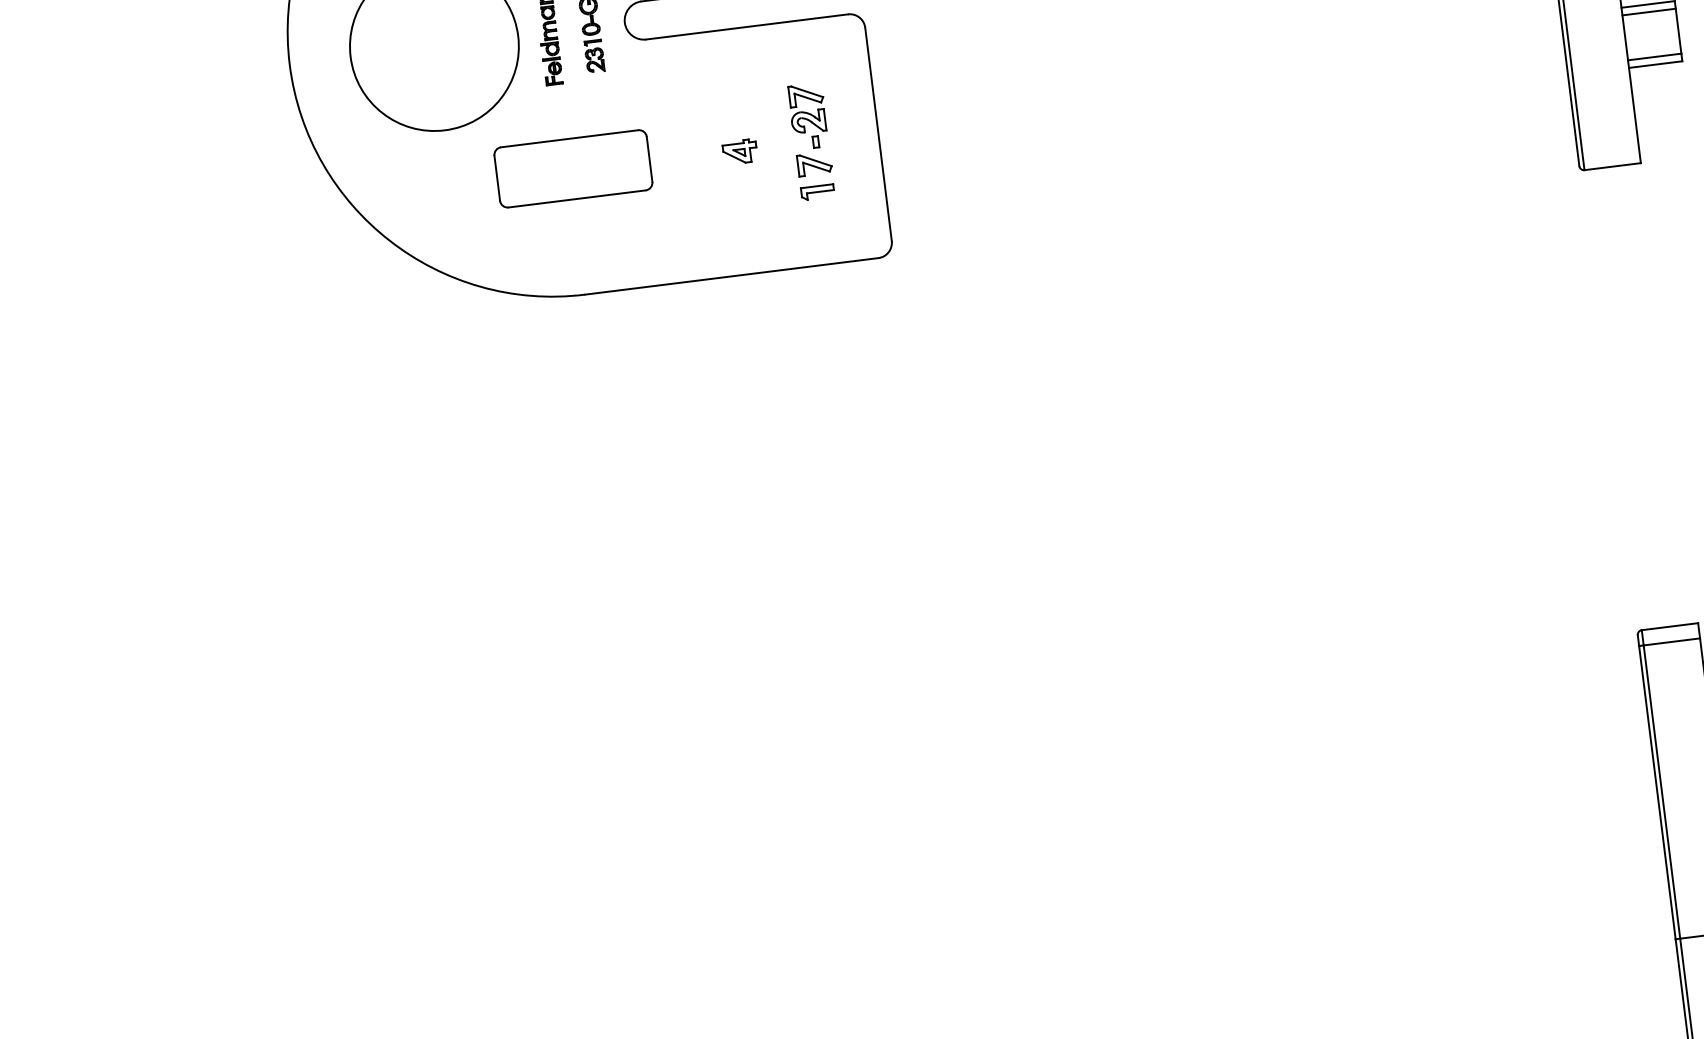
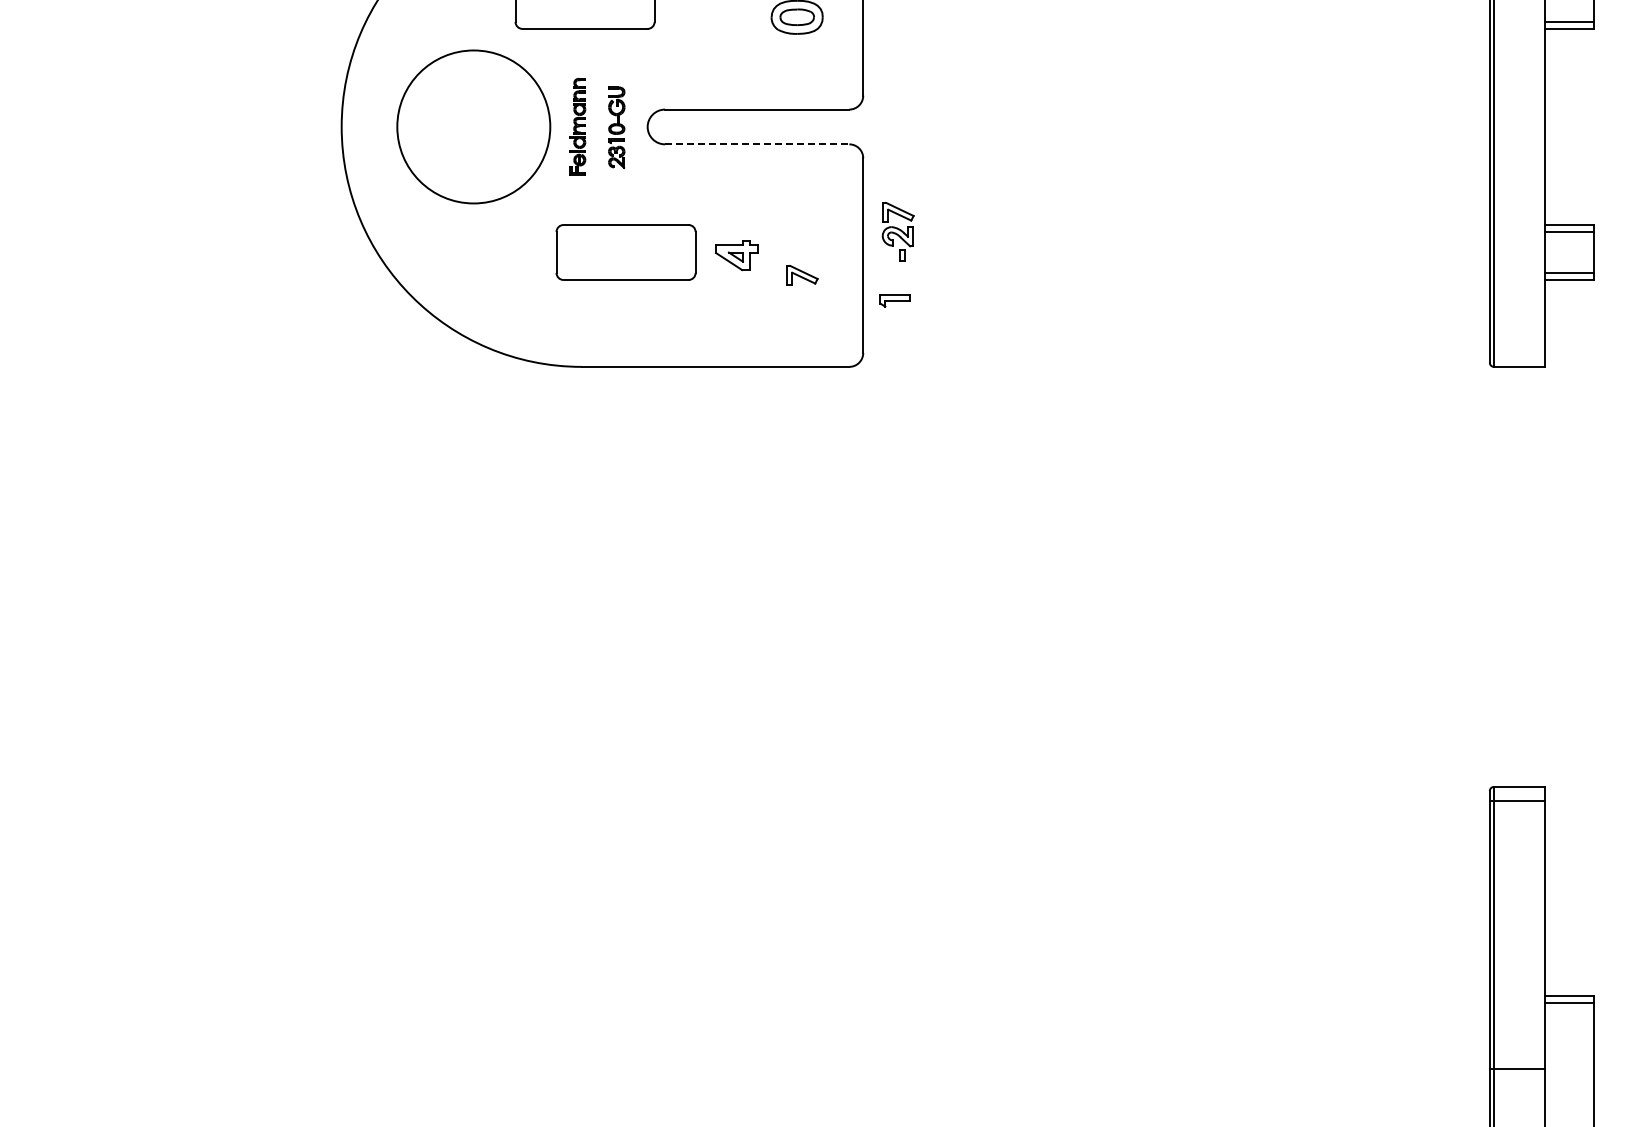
line: (747, 27) -> (757, 144), solid -> dashed
part: (807, 116) -> (897, 231), moved
part: (739, 152) -> (736, 256), size x1.4
part: (572, 168) -> (625, 252), moved
part: (817, 191) -> (894, 300), moved

